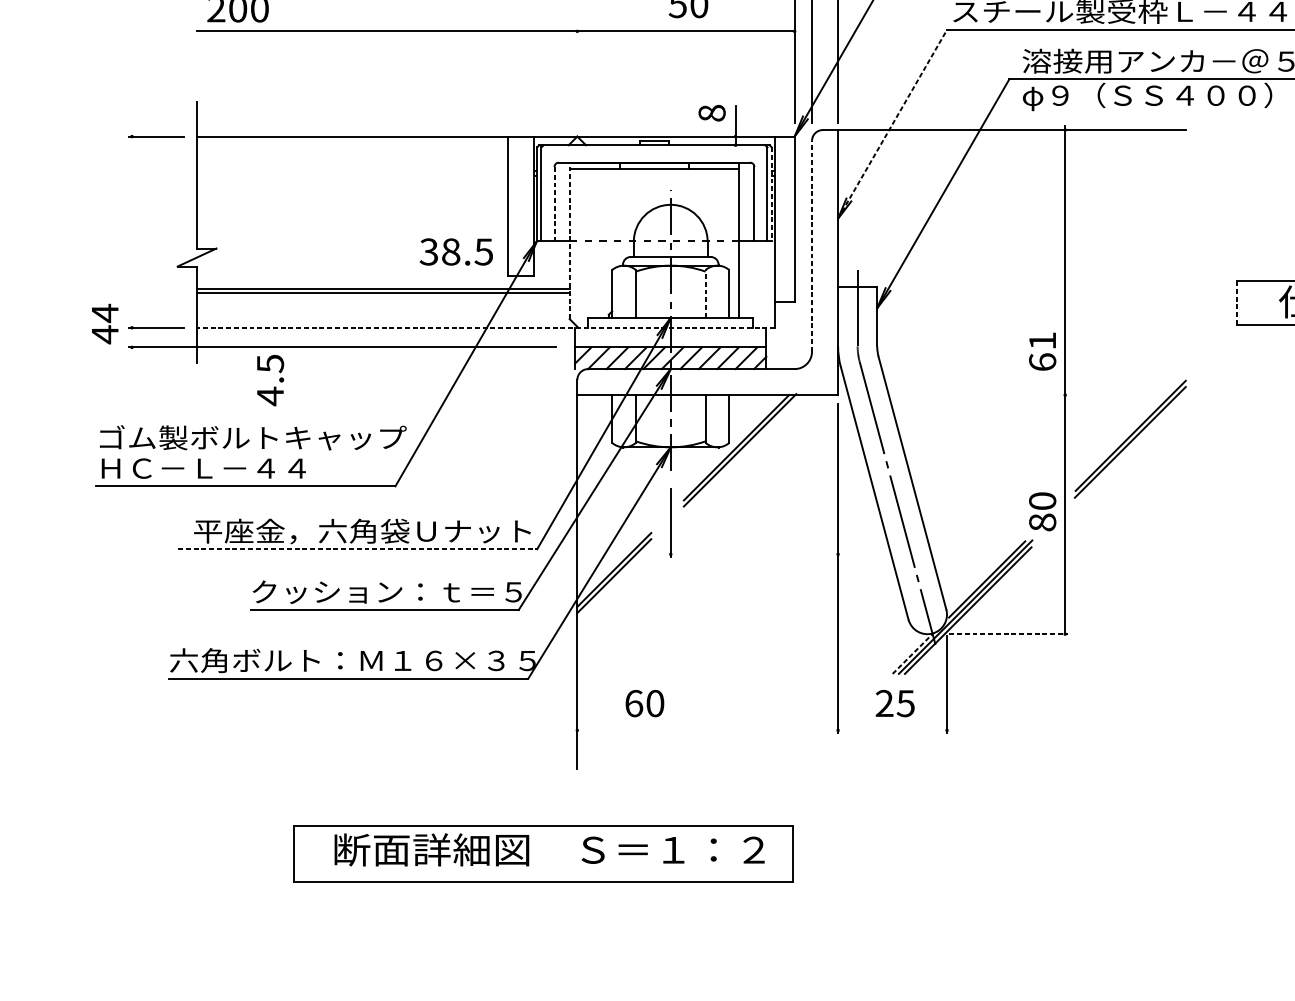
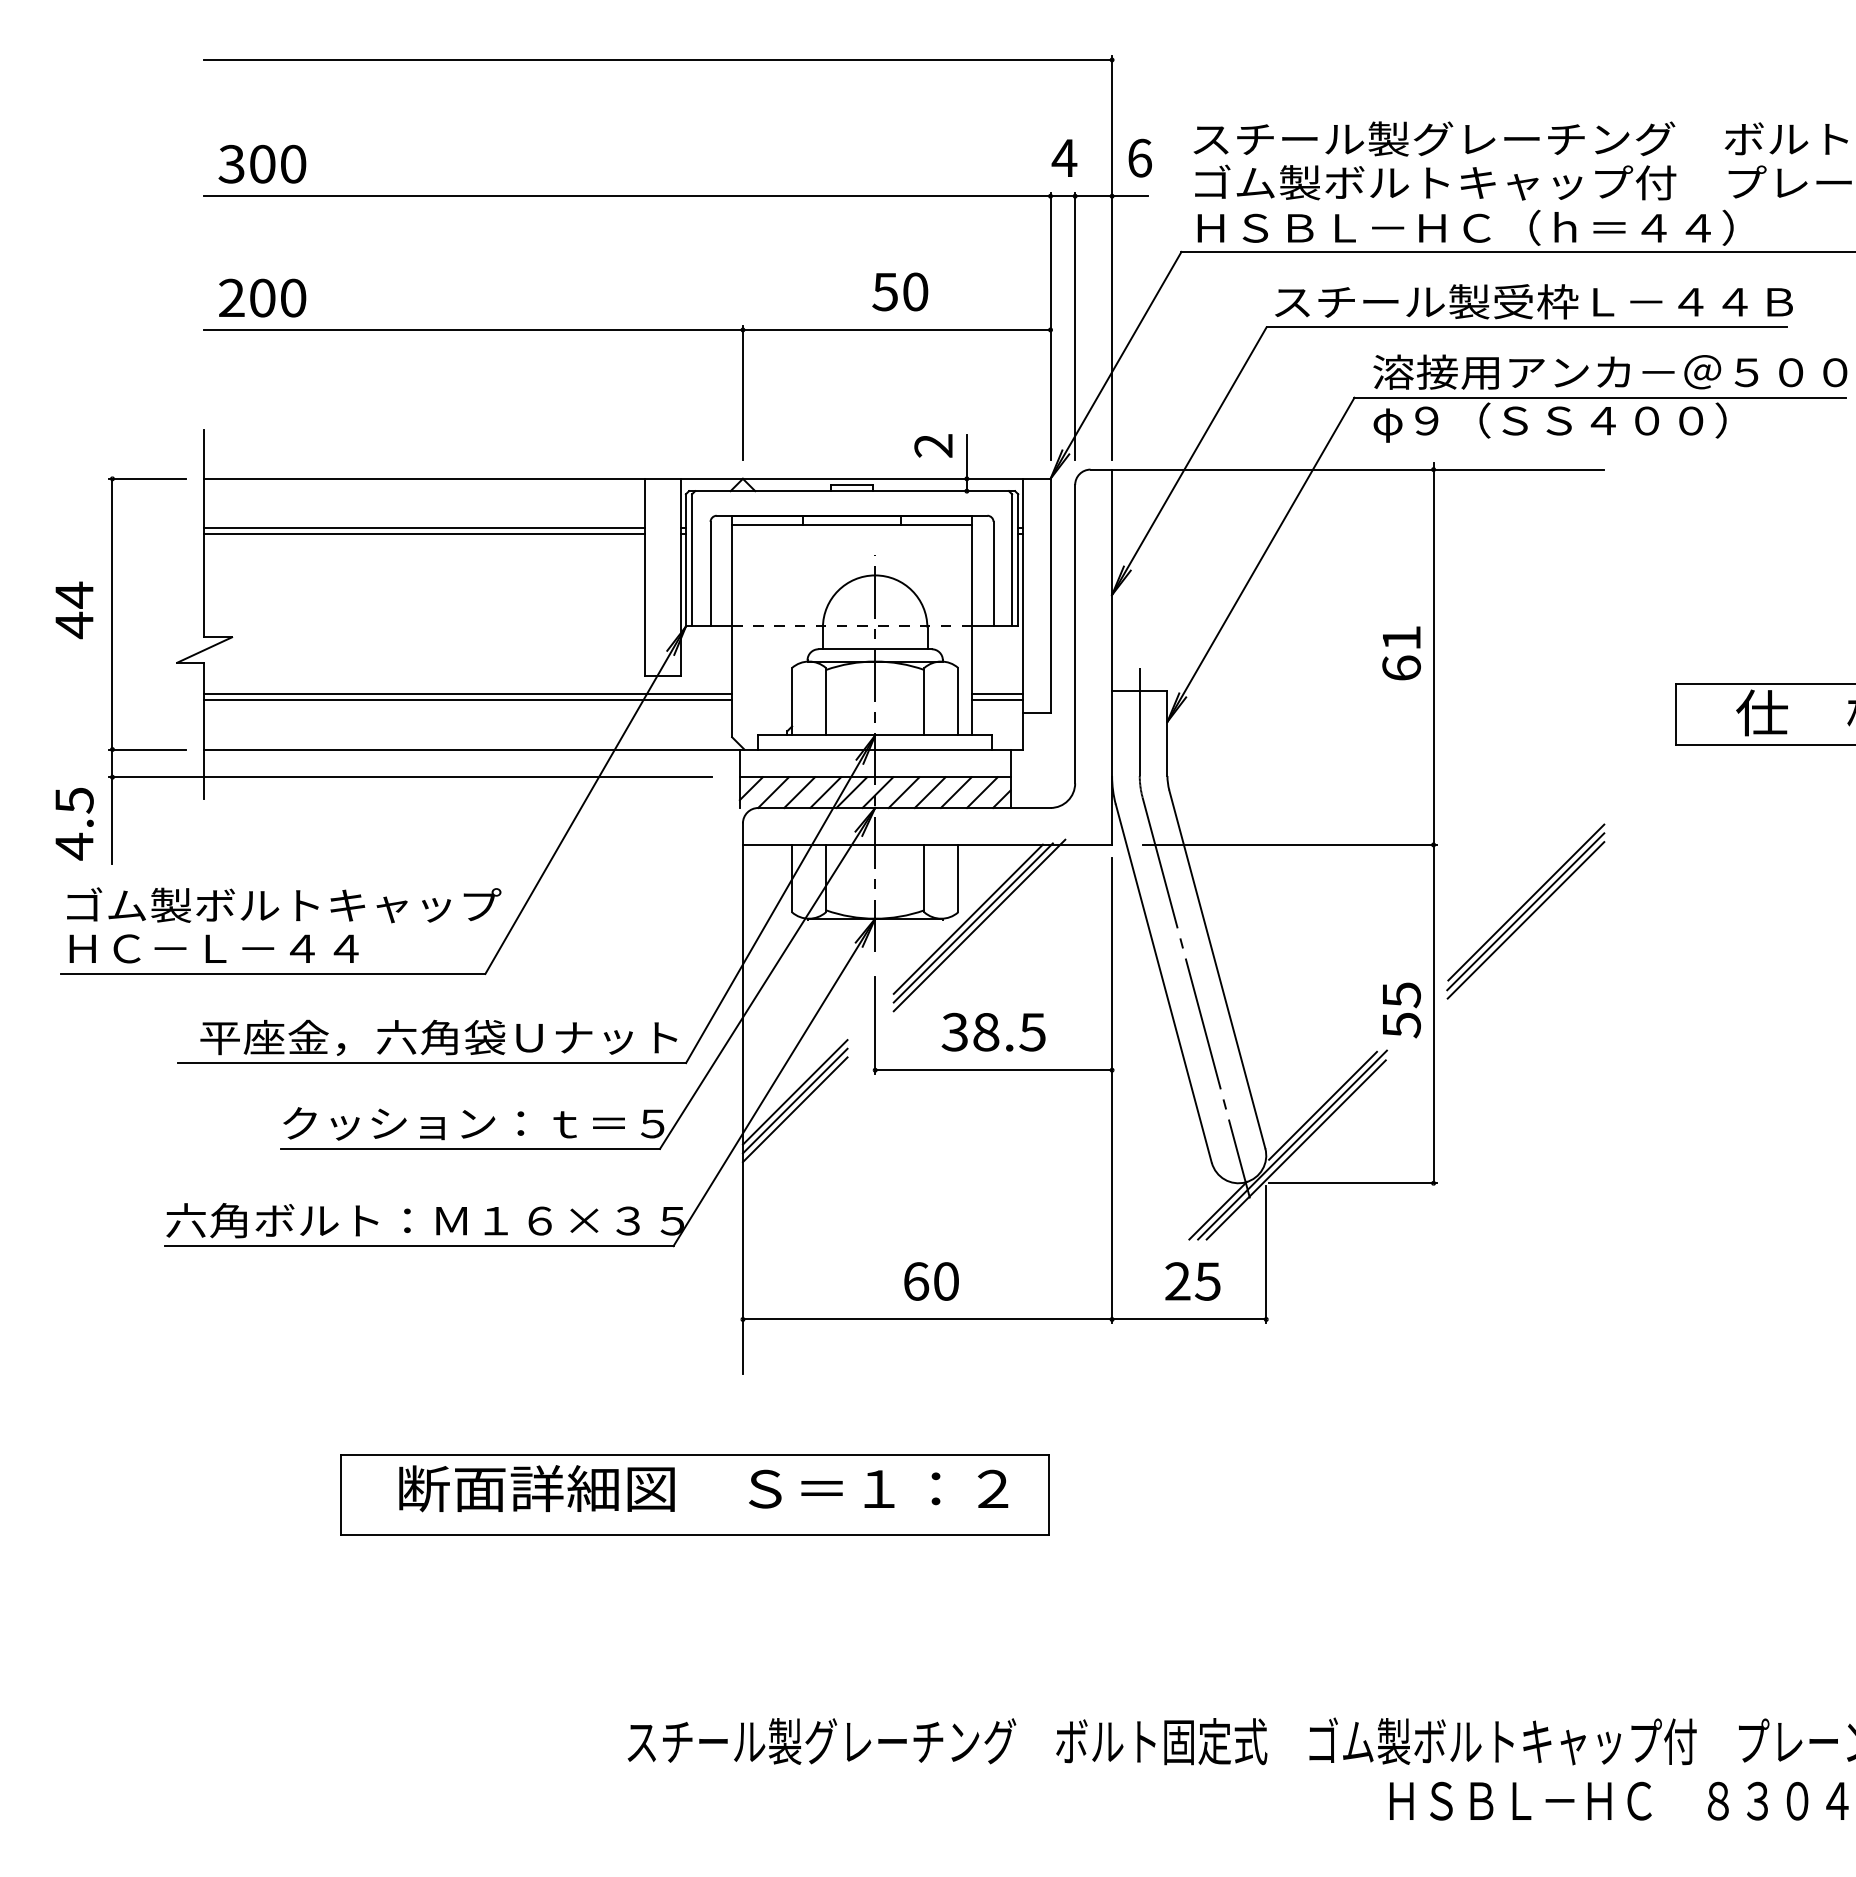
line: (577, 75) -> (742, 392), added
text: (711, 113) -> (933, 445), 8 -> 2
line: (892, 123) -> (1189, 460), dashed -> solid
line: (352, 171) -> (424, 528), added
line: (352, 175) -> (424, 534), added
line: (772, 194) -> (1018, 560), dashed -> solid
line: (554, 204) -> (710, 574), dashed -> solid
line: (569, 240) -> (732, 626), dashed -> solid
line: (812, 245) -> (1075, 633), dashed -> solid
text: (456, 251) -> (993, 1031), moved
line: (132, 271) -> (112, 670), added
line: (757, 288) -> (997, 694), added
line: (705, 293) -> (924, 701), dashed -> solid
line: (757, 293) -> (997, 700), added
line: (1236, 303) -> (1676, 714), dashed -> solid
text: (105, 324) -> (74, 610), moved
line: (485, 327) -> (613, 749), dashed -> solid
text: (1042, 351) -> (1401, 653), moved
text: (270, 380) -> (74, 824), moved
line: (963, 394) -> (1289, 844), added
line: (1130, 448) -> (1525, 920), added
line: (744, 452) -> (979, 925), added
text: (1042, 512) -> (1401, 1010), 80 -> 55
line: (358, 549) -> (432, 1063), dashed -> solid
line: (754, 554) -> (993, 1070), added
line: (613, 582) -> (794, 1109), added
line: (1008, 634) -> (1353, 1183), dashed -> solid
line: (913, 653) -> (1218, 1210), dashed -> solid
text: (644, 703) -> (931, 1281), moved
line: (762, 730) -> (1004, 1319), added

